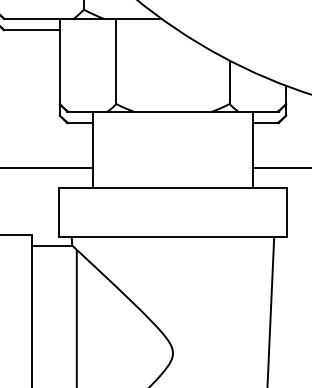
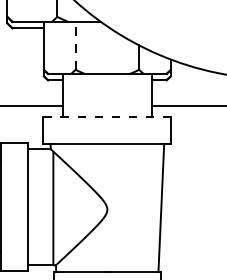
line: (116, 60) -> (75, 45), solid -> dashed
line: (173, 187) -> (107, 116), solid -> dashed

